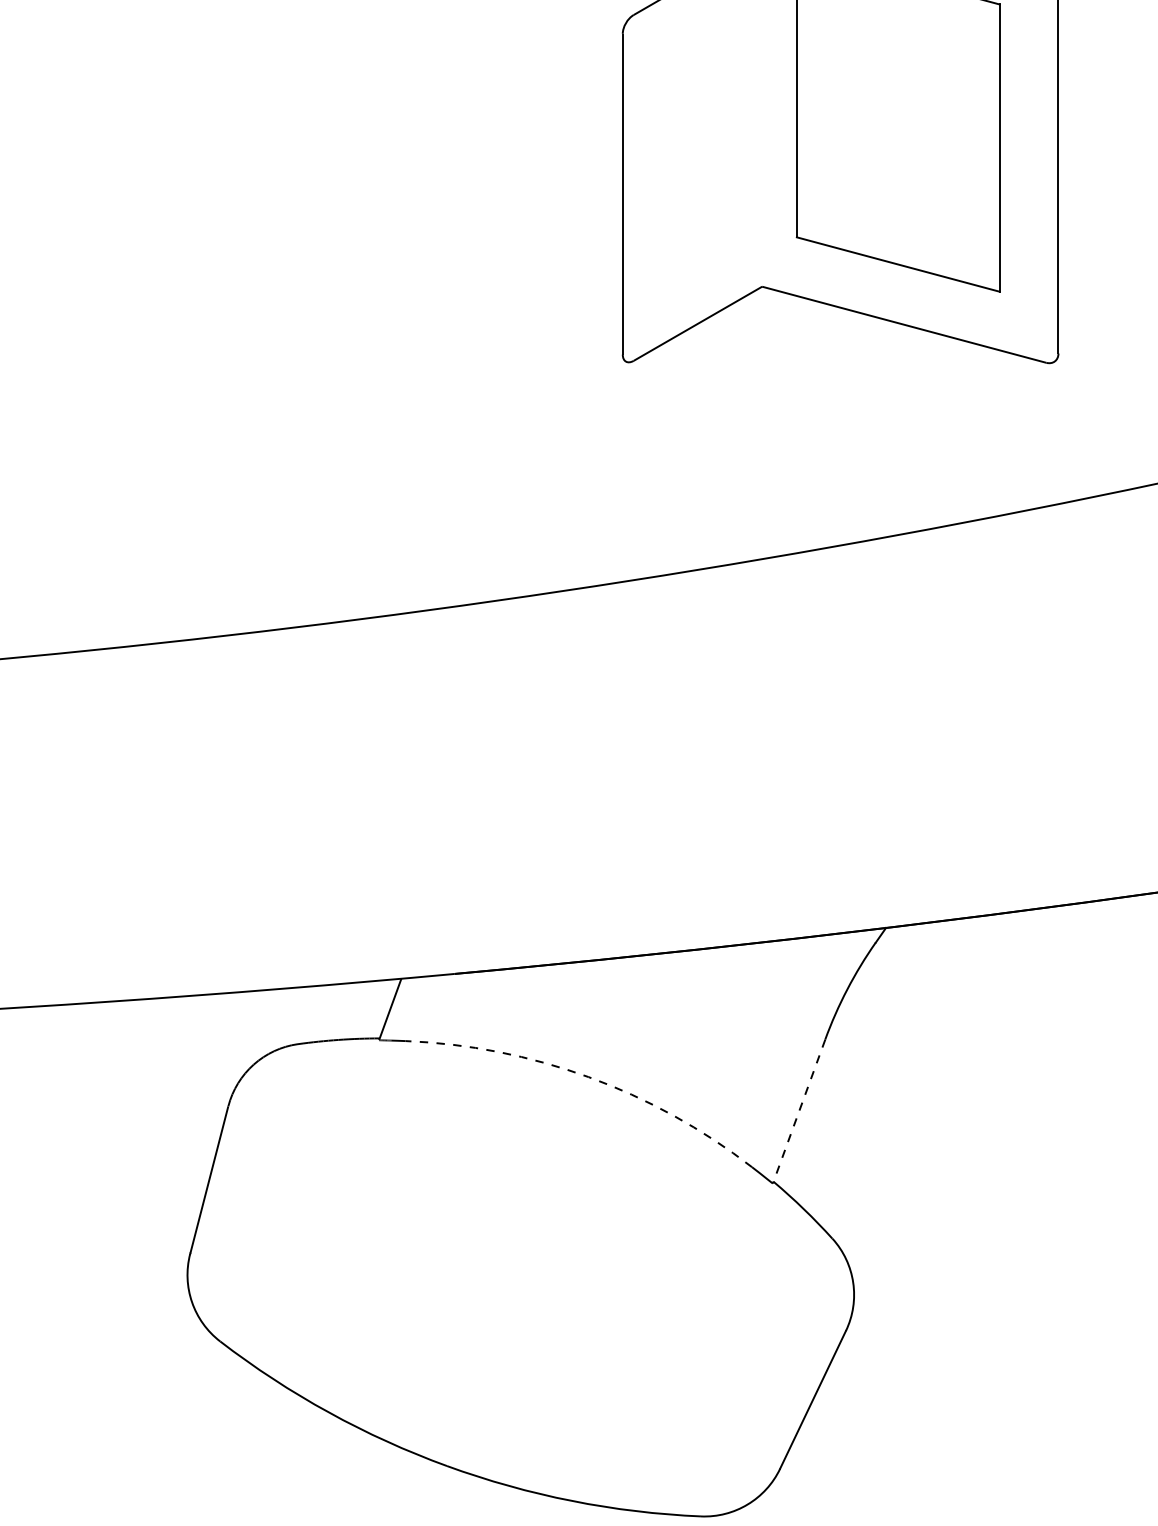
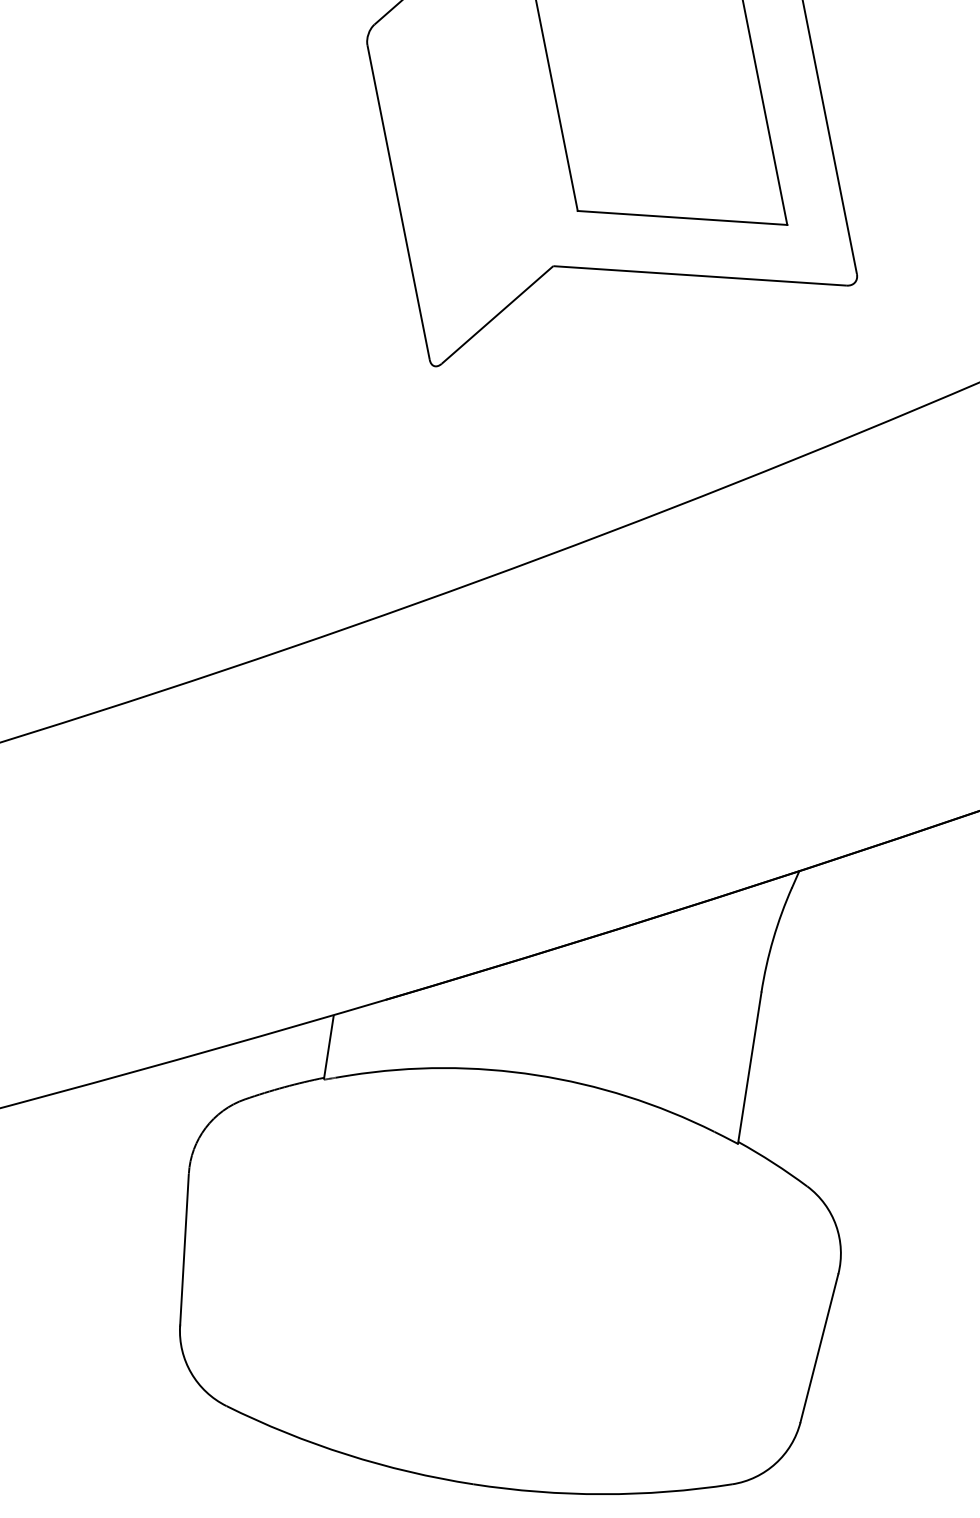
arc: (588, 1077) -> (536, 1075), dashed -> solid
line: (799, 1111) -> (750, 1067), dashed -> solid

